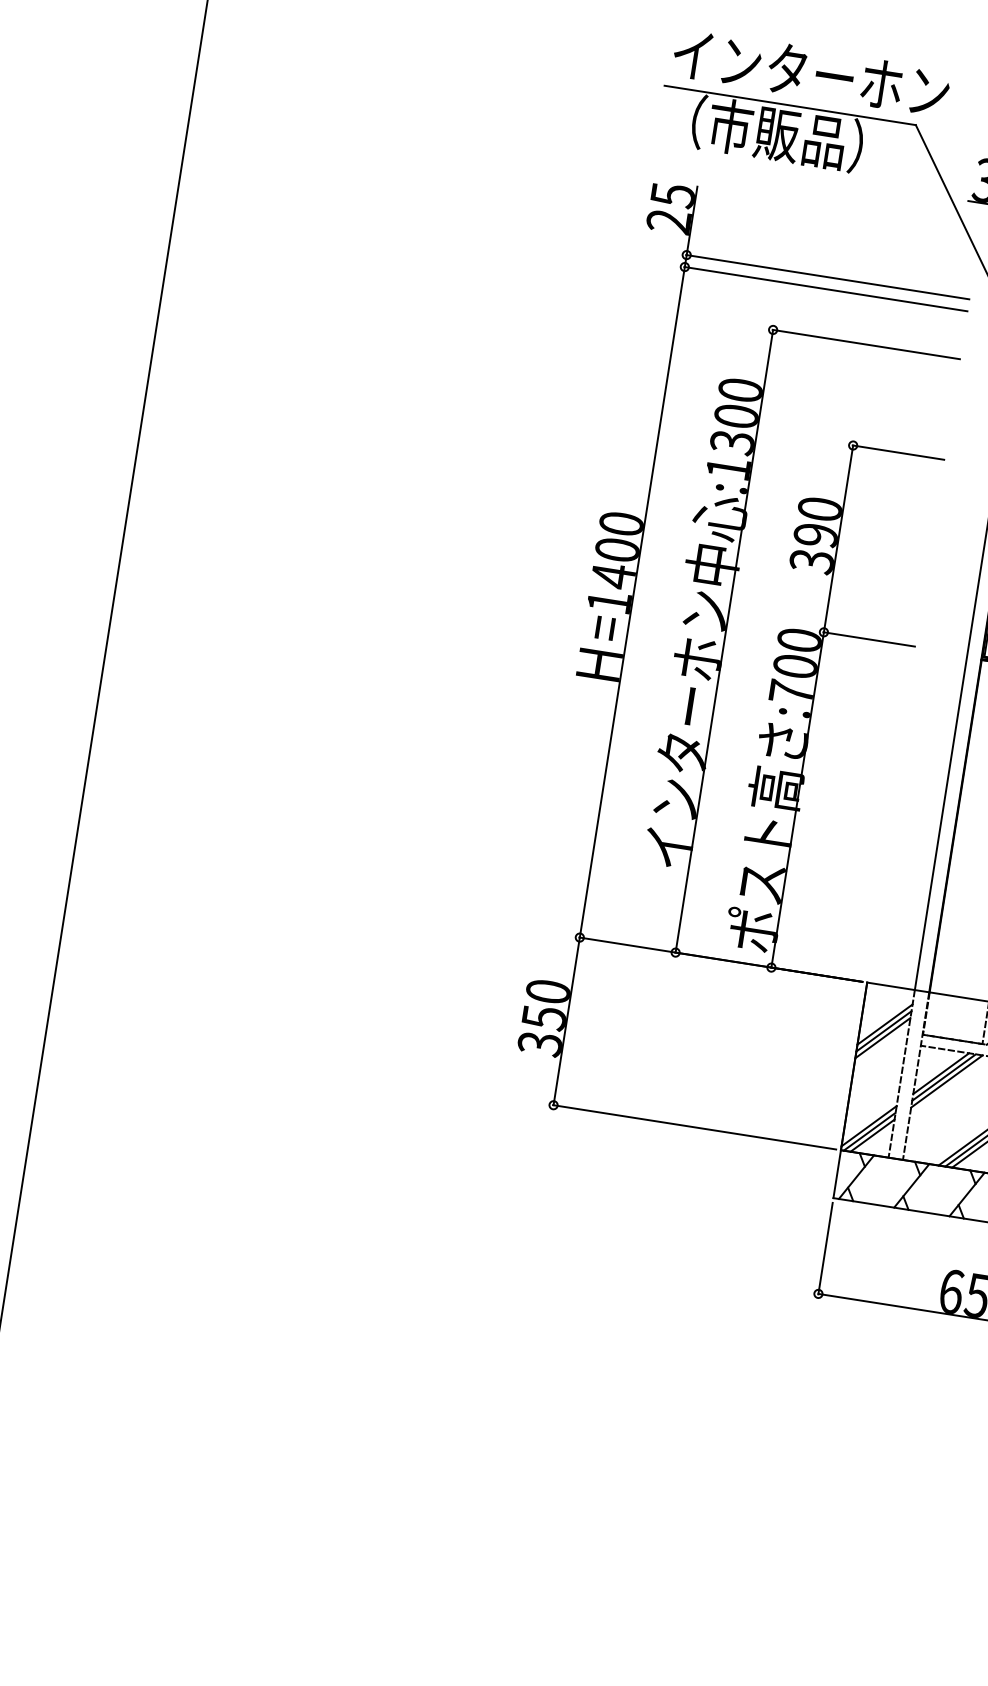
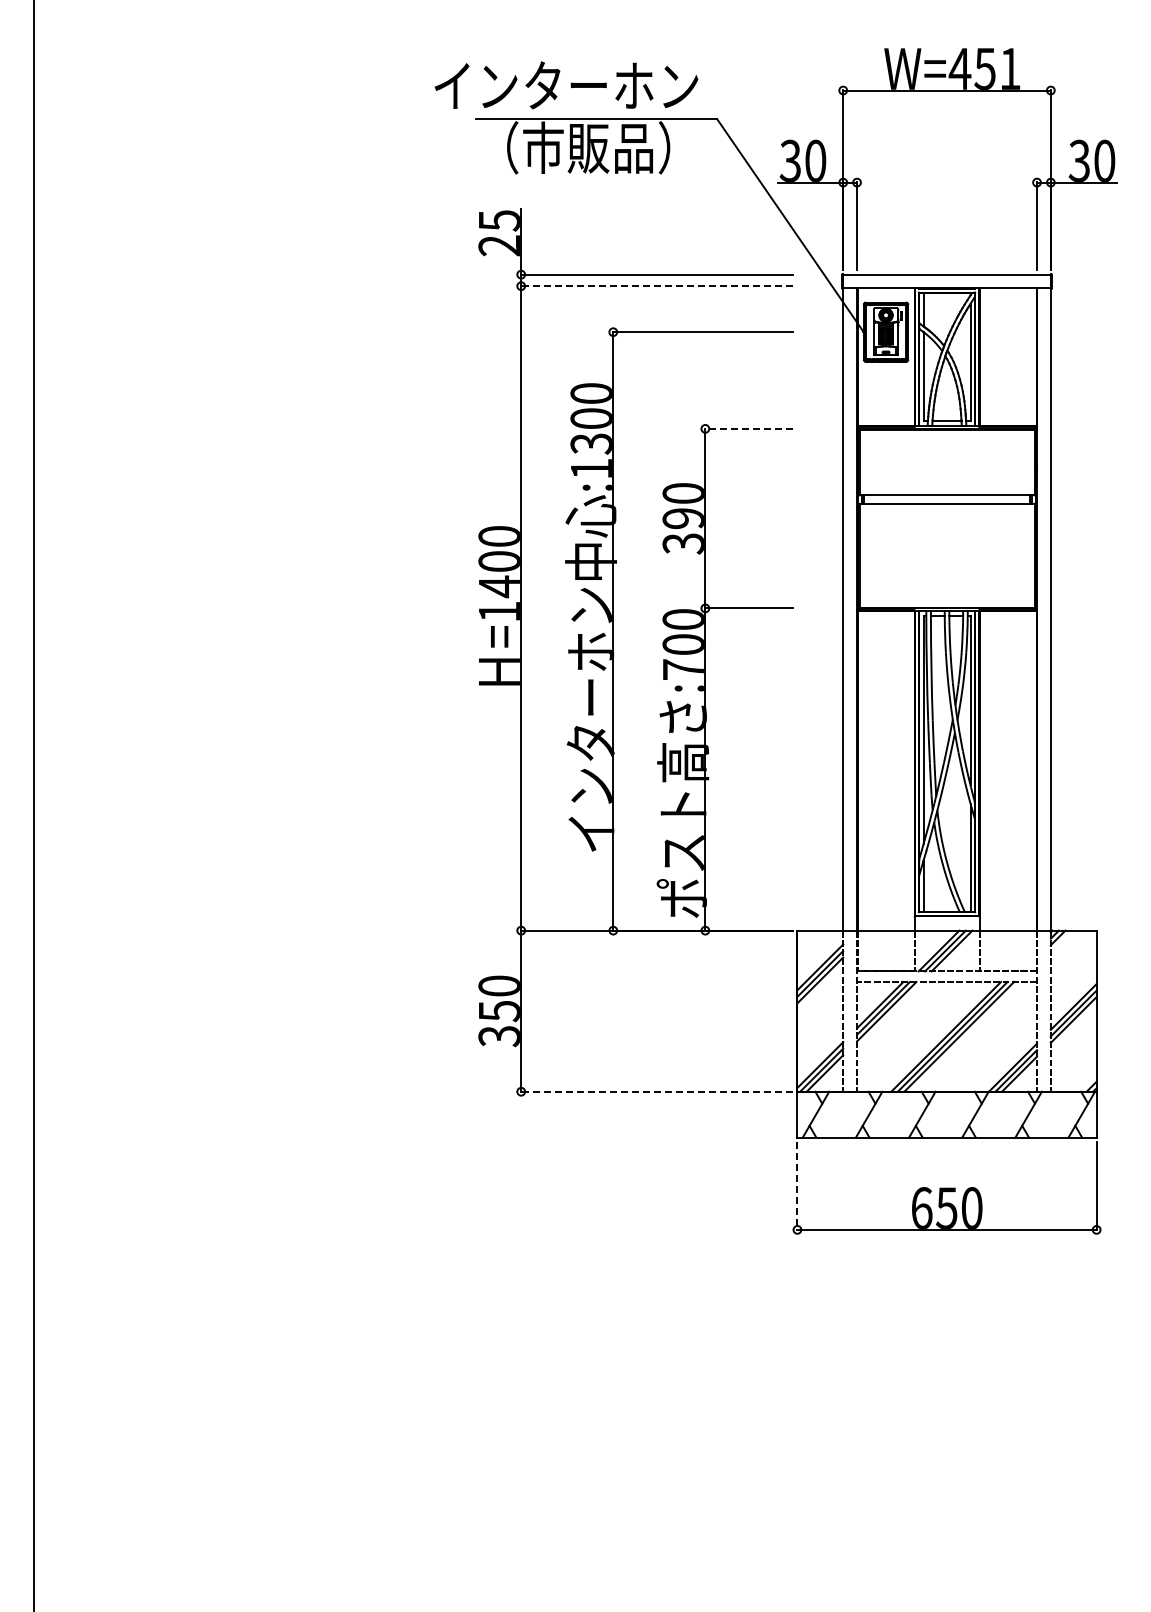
text: (811, 72) -> (566, 85), moved
line: (825, 289) -> (656, 286), solid -> dashed
line: (898, 452) -> (748, 428), solid -> dashed
line: (694, 1126) -> (656, 1091), solid -> dashed
line: (825, 1248) -> (797, 1186), solid -> dashed

